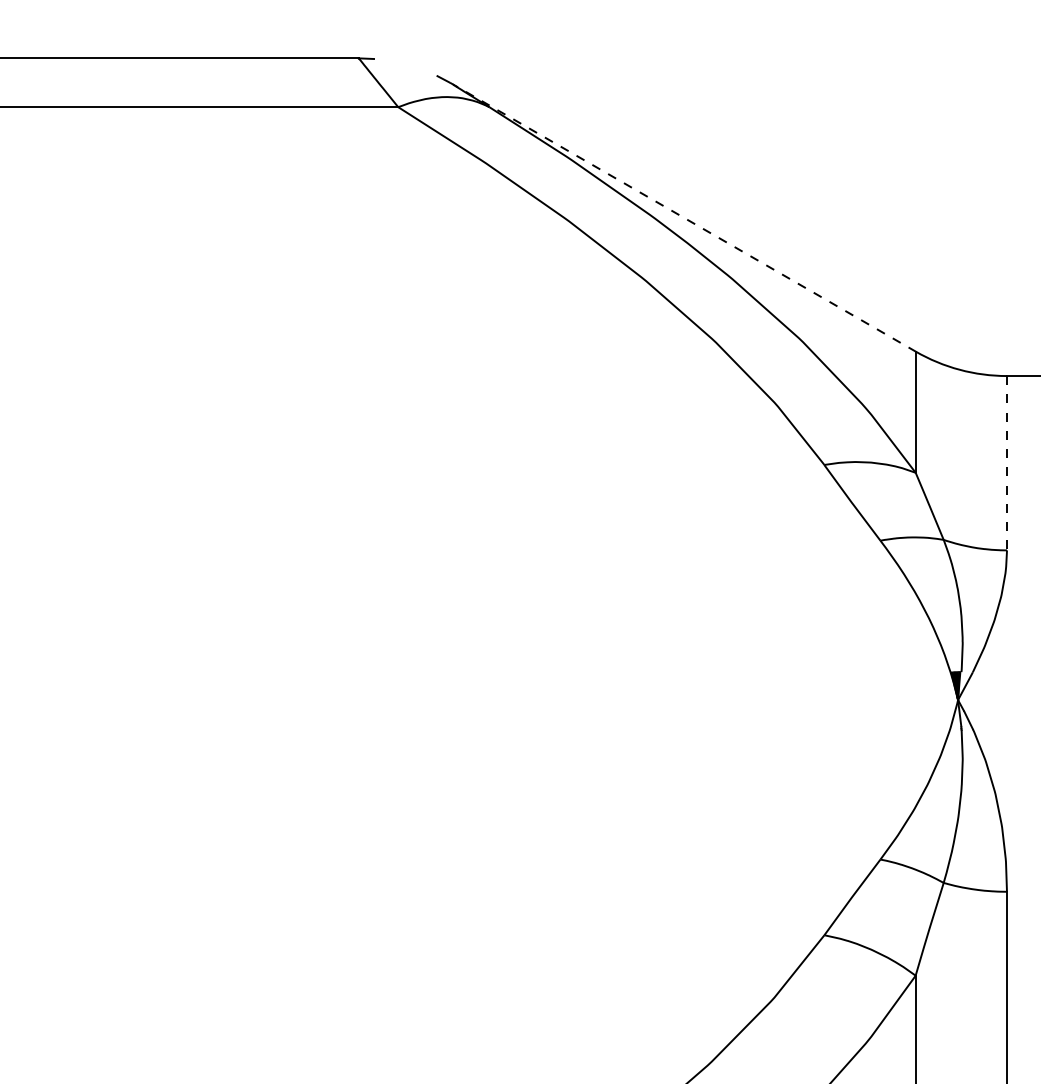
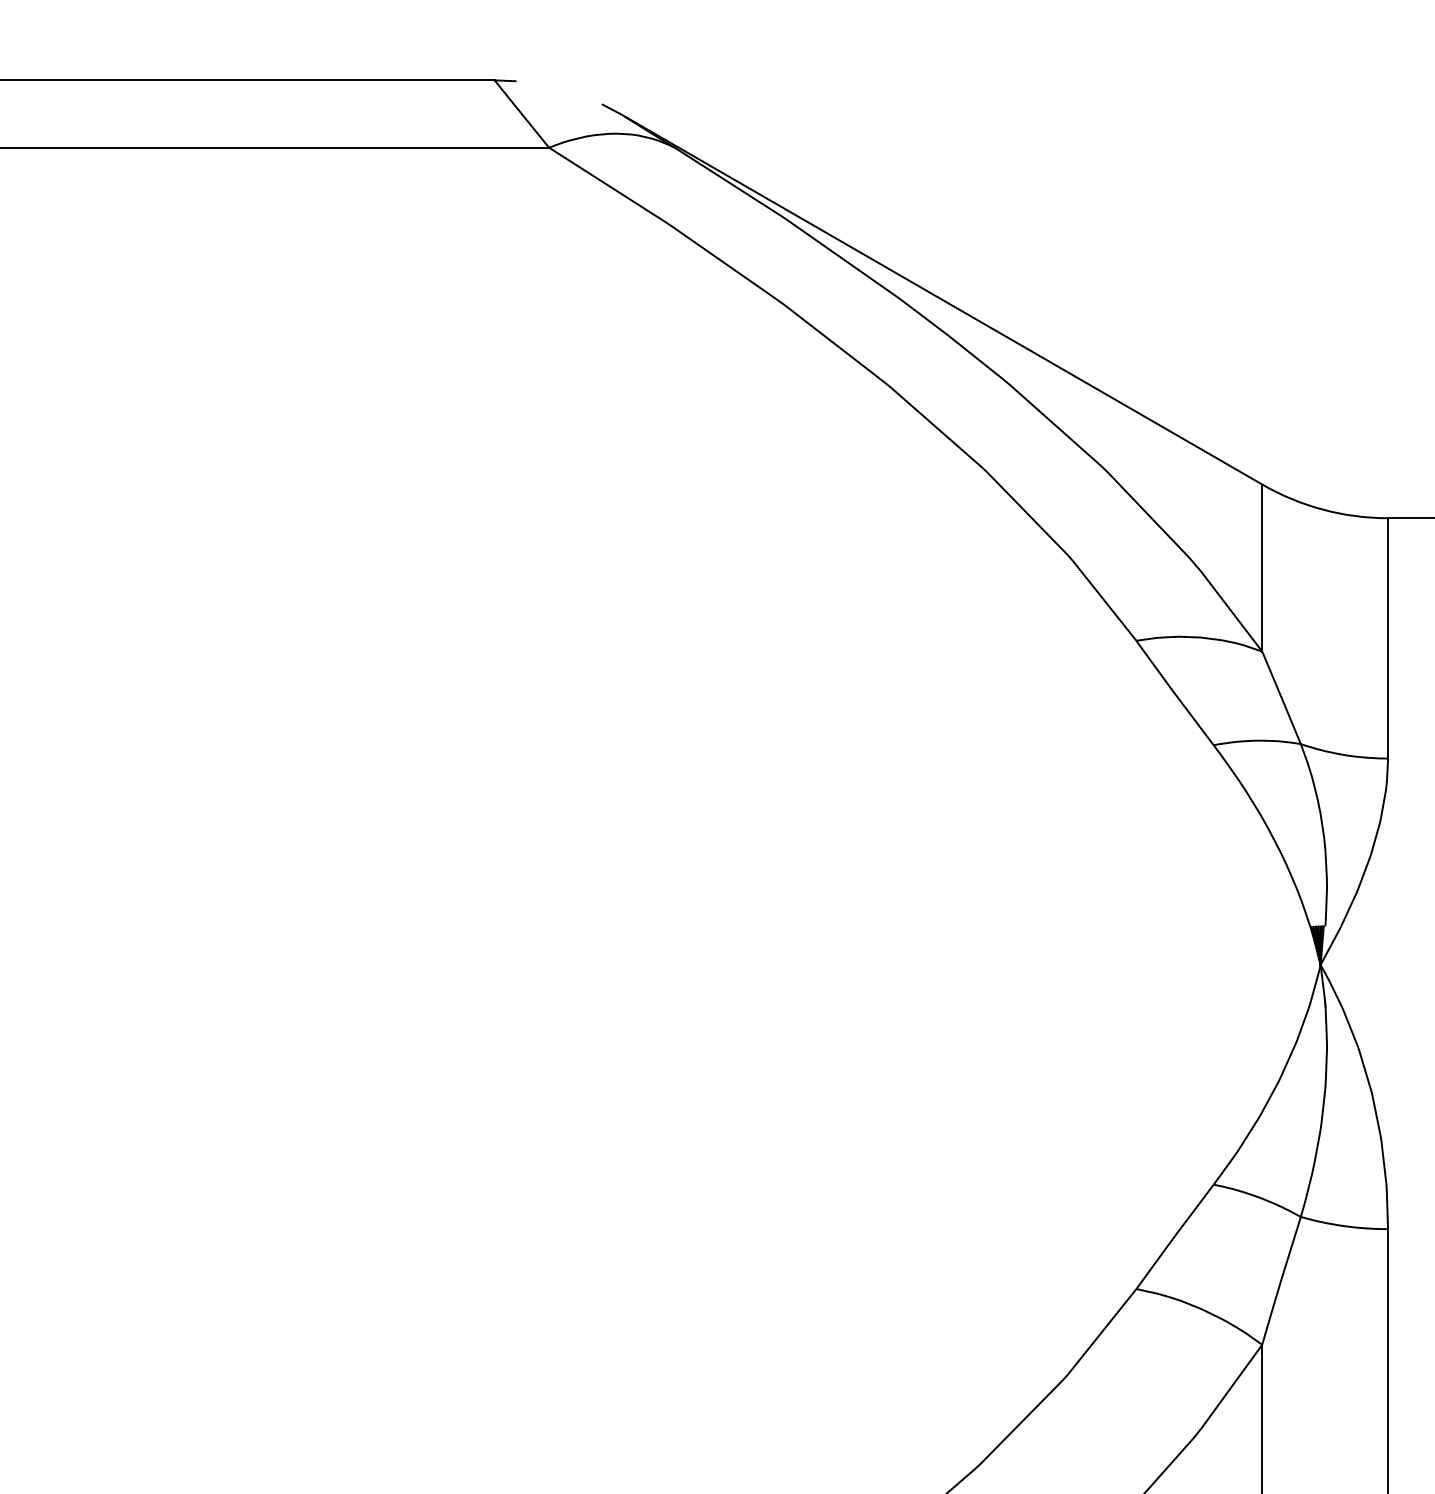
line: (682, 217) -> (940, 299), dashed -> solid
line: (1006, 463) -> (1387, 638), dashed -> solid

